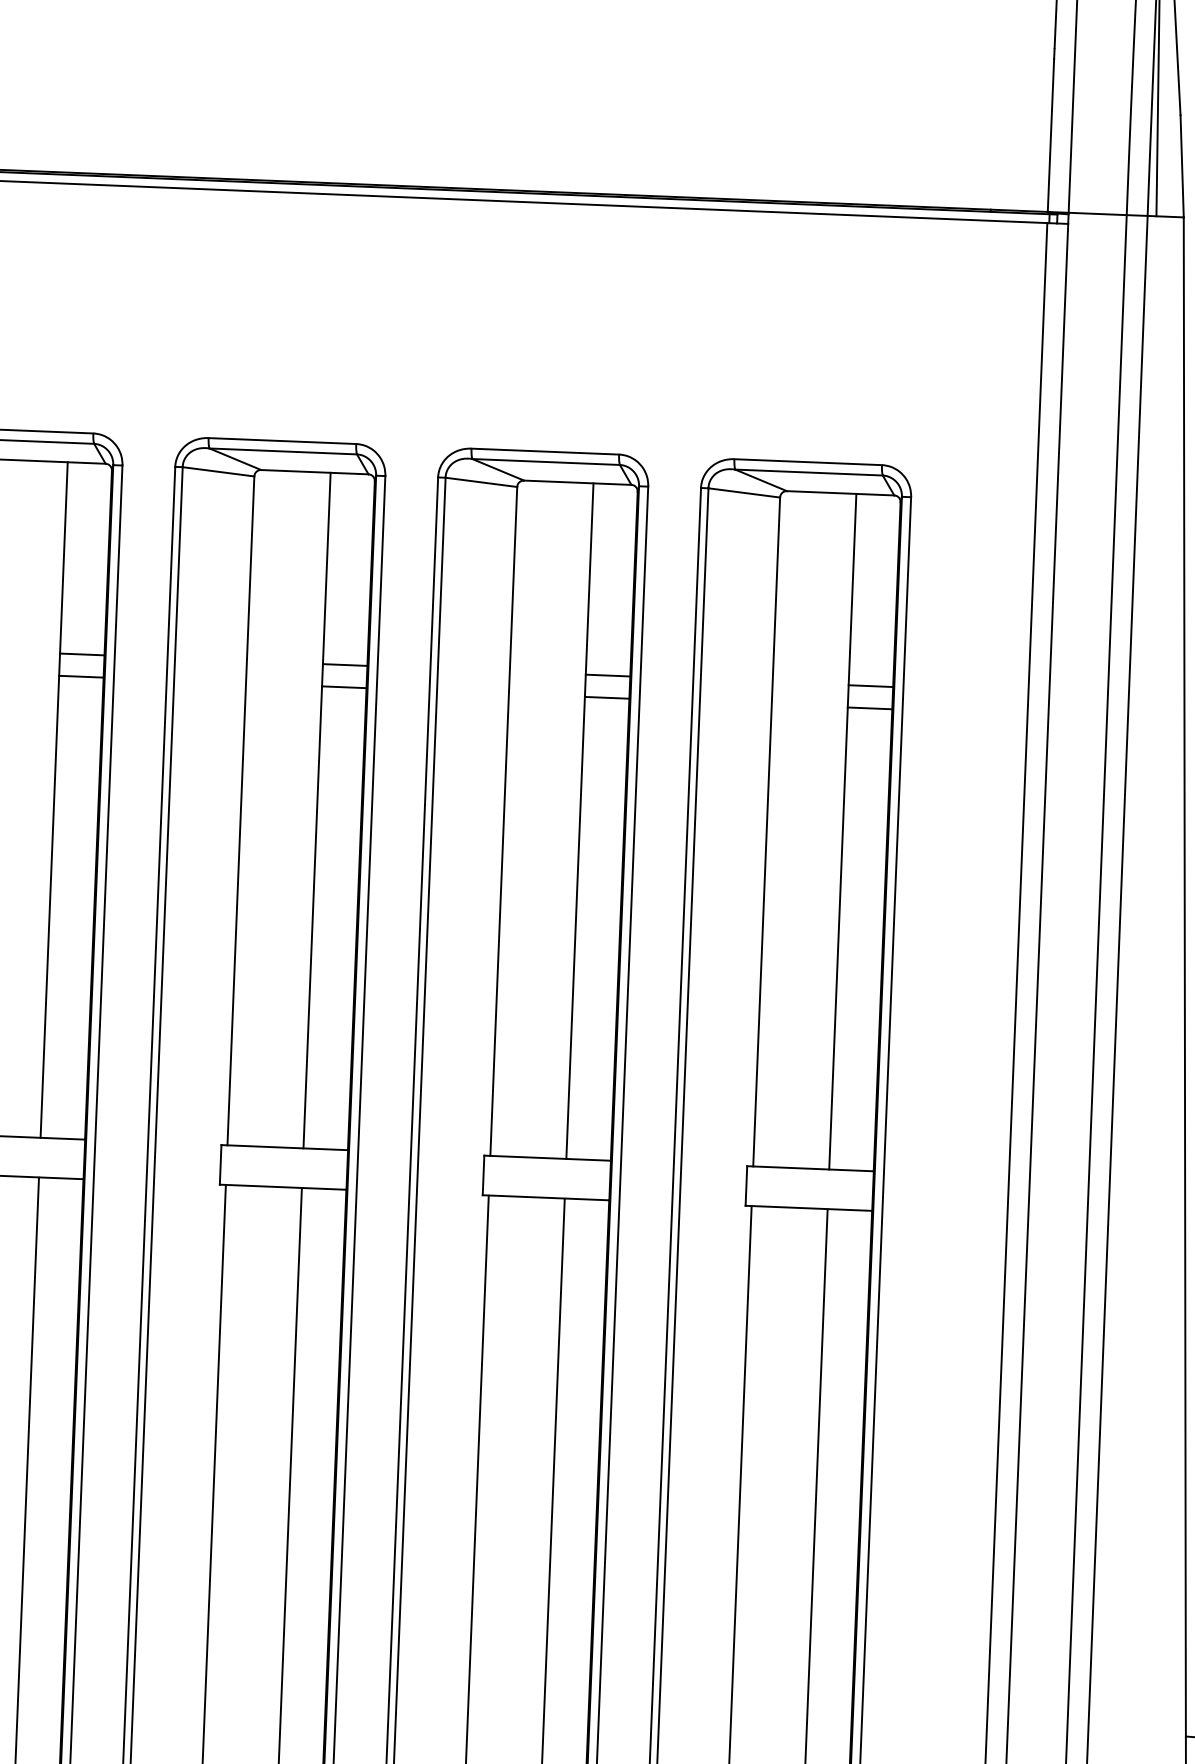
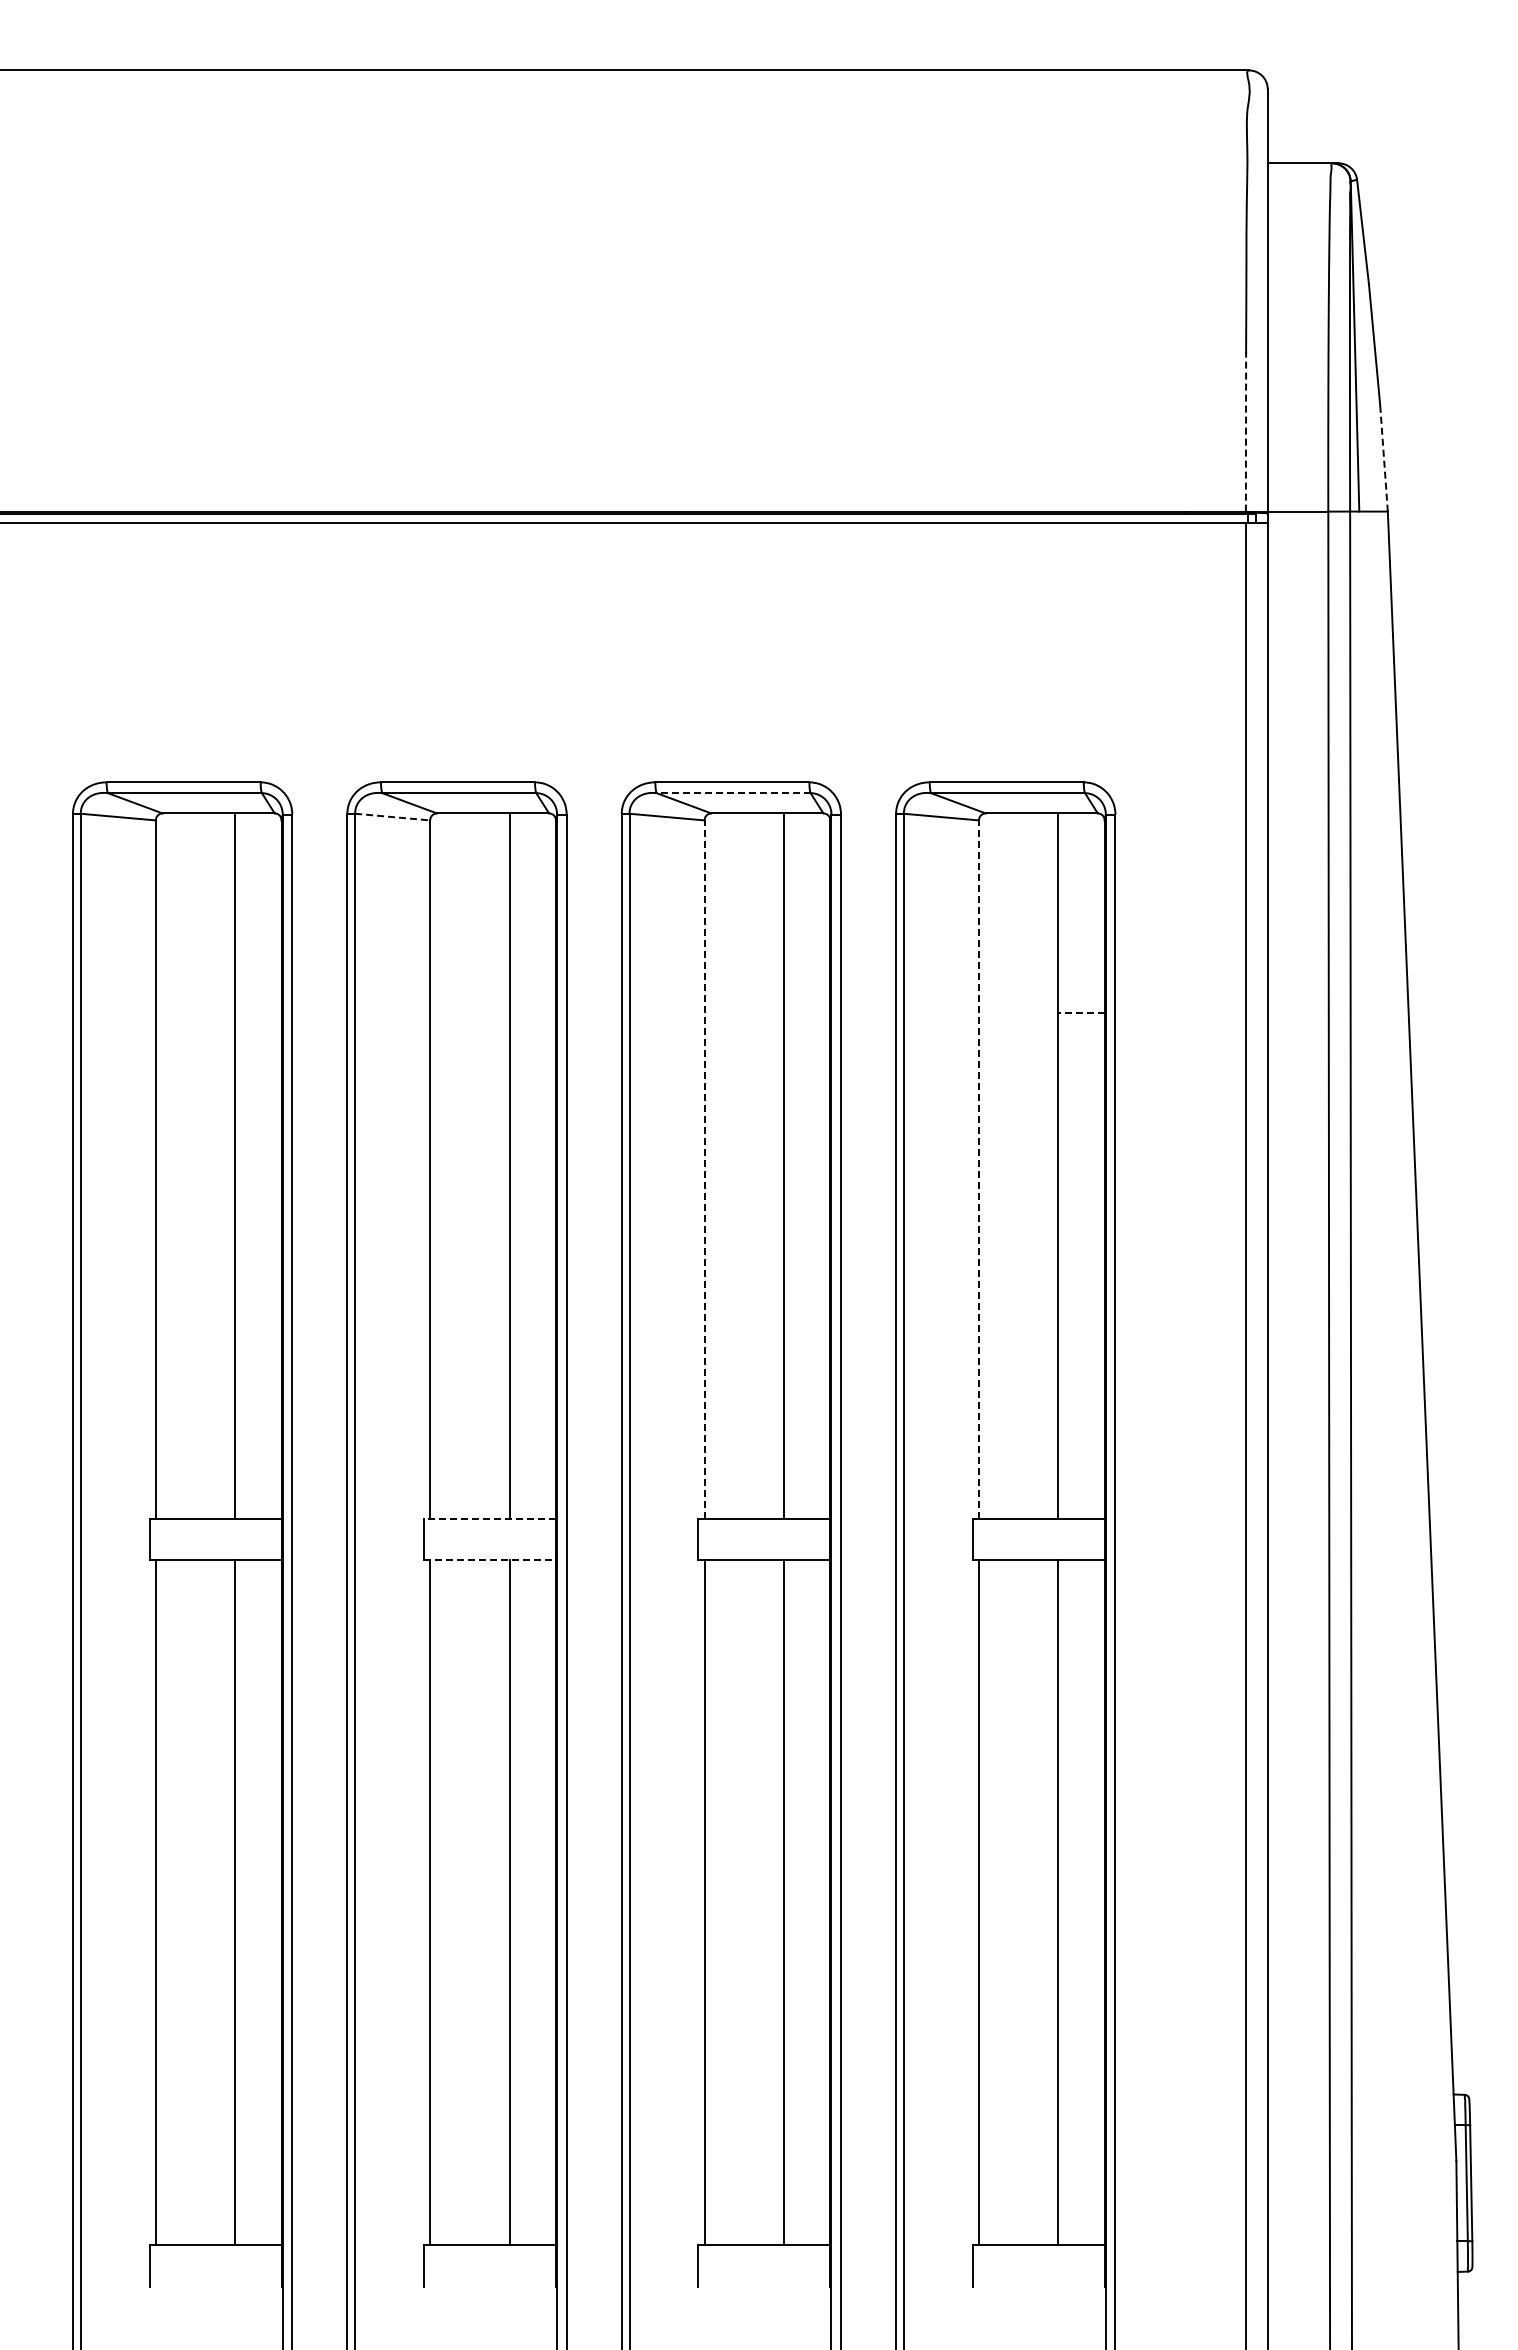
line: (1051, 135) -> (1246, 431), solid -> dashed
line: (1181, 165) -> (1383, 457), solid -> dashed
line: (545, 462) -> (733, 793), solid -> dashed
line: (218, 472) -> (392, 817), solid -> dashed
line: (82, 654) -> (258, 1013), removed
line: (344, 665) -> (532, 1013), removed
line: (607, 675) -> (806, 1013), removed
line: (81, 676) -> (258, 1036), removed
line: (869, 686) -> (1080, 1013), solid -> dashed
line: (344, 687) -> (532, 1036), removed
line: (606, 697) -> (806, 1036), removed
line: (870, 708) -> (1081, 1036), removed
line: (503, 820) -> (704, 1168), solid -> dashed
line: (766, 831) -> (978, 1168), solid -> dashed
line: (284, 1147) -> (489, 1518), solid -> dashed
line: (283, 1186) -> (490, 1559), solid -> dashed

